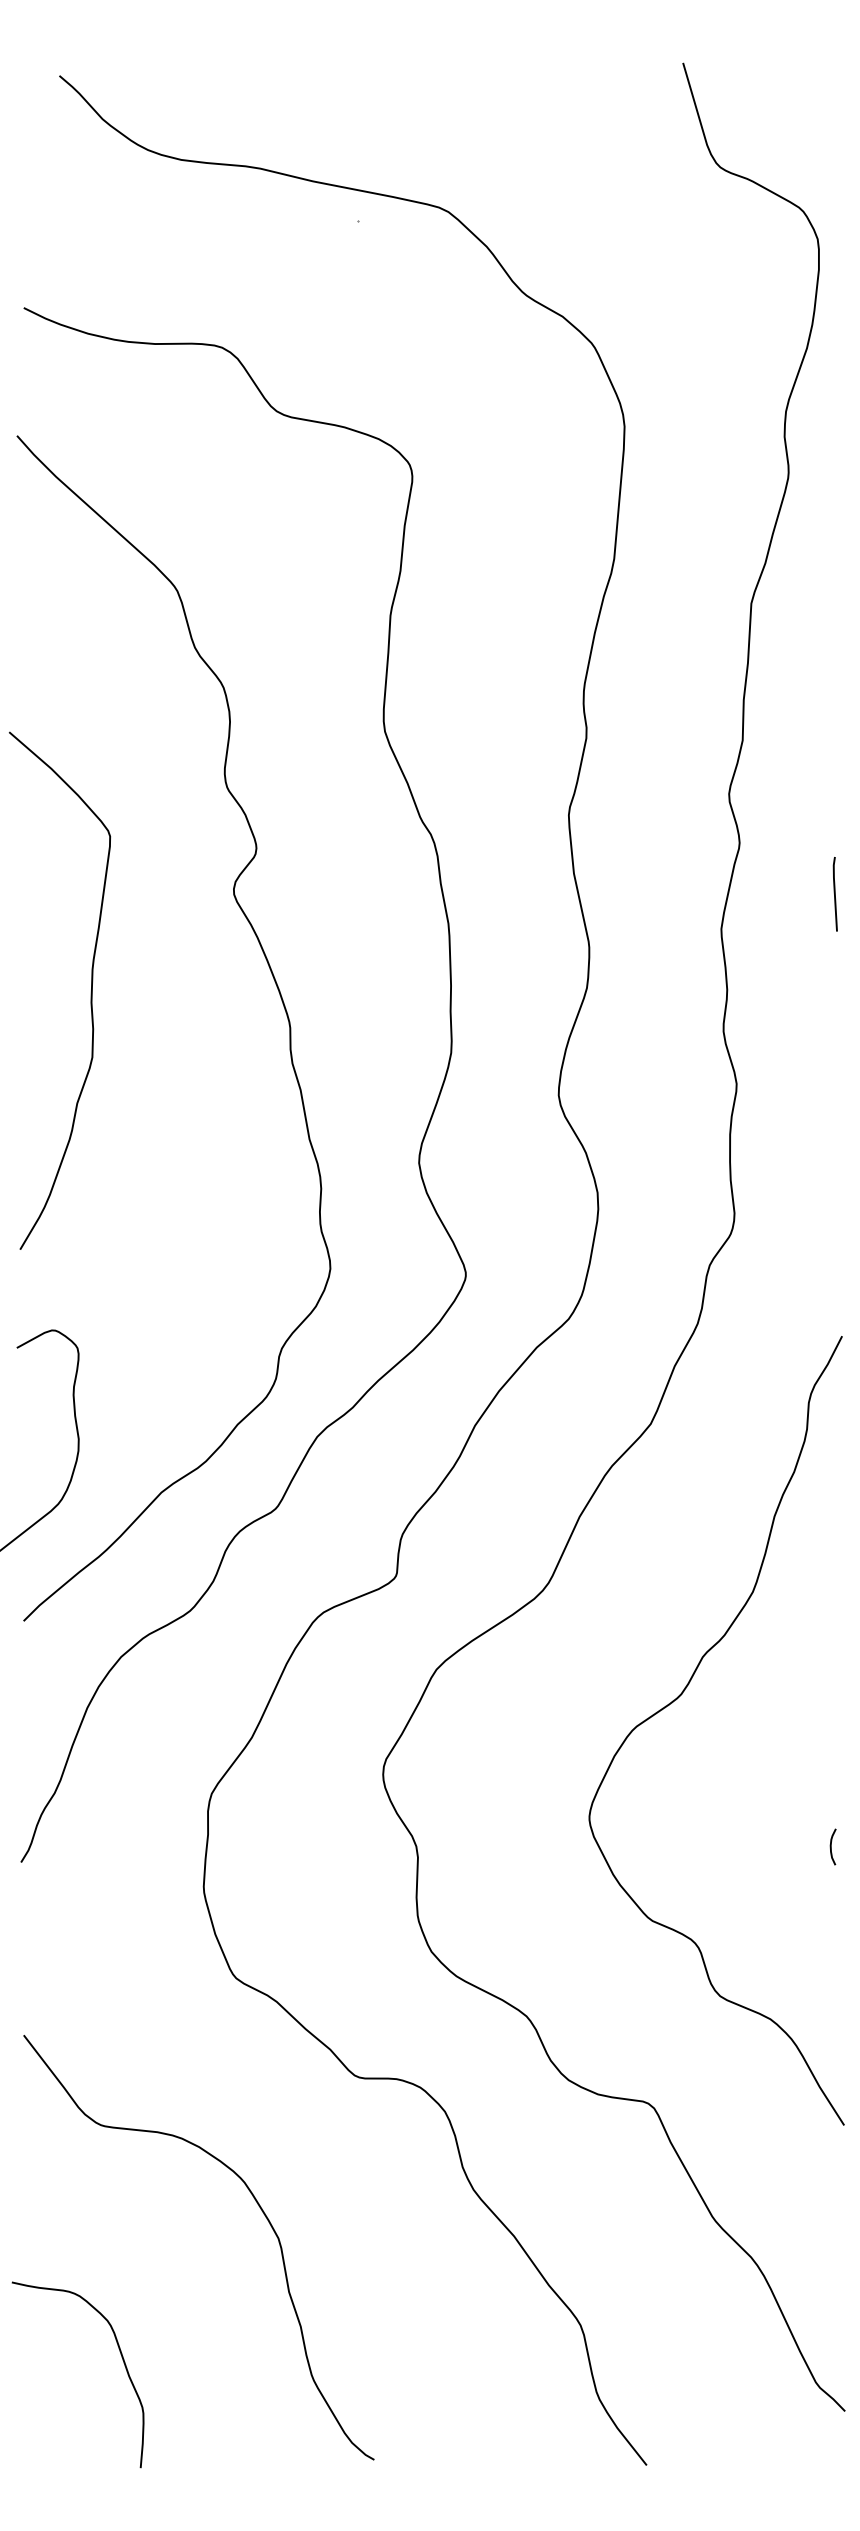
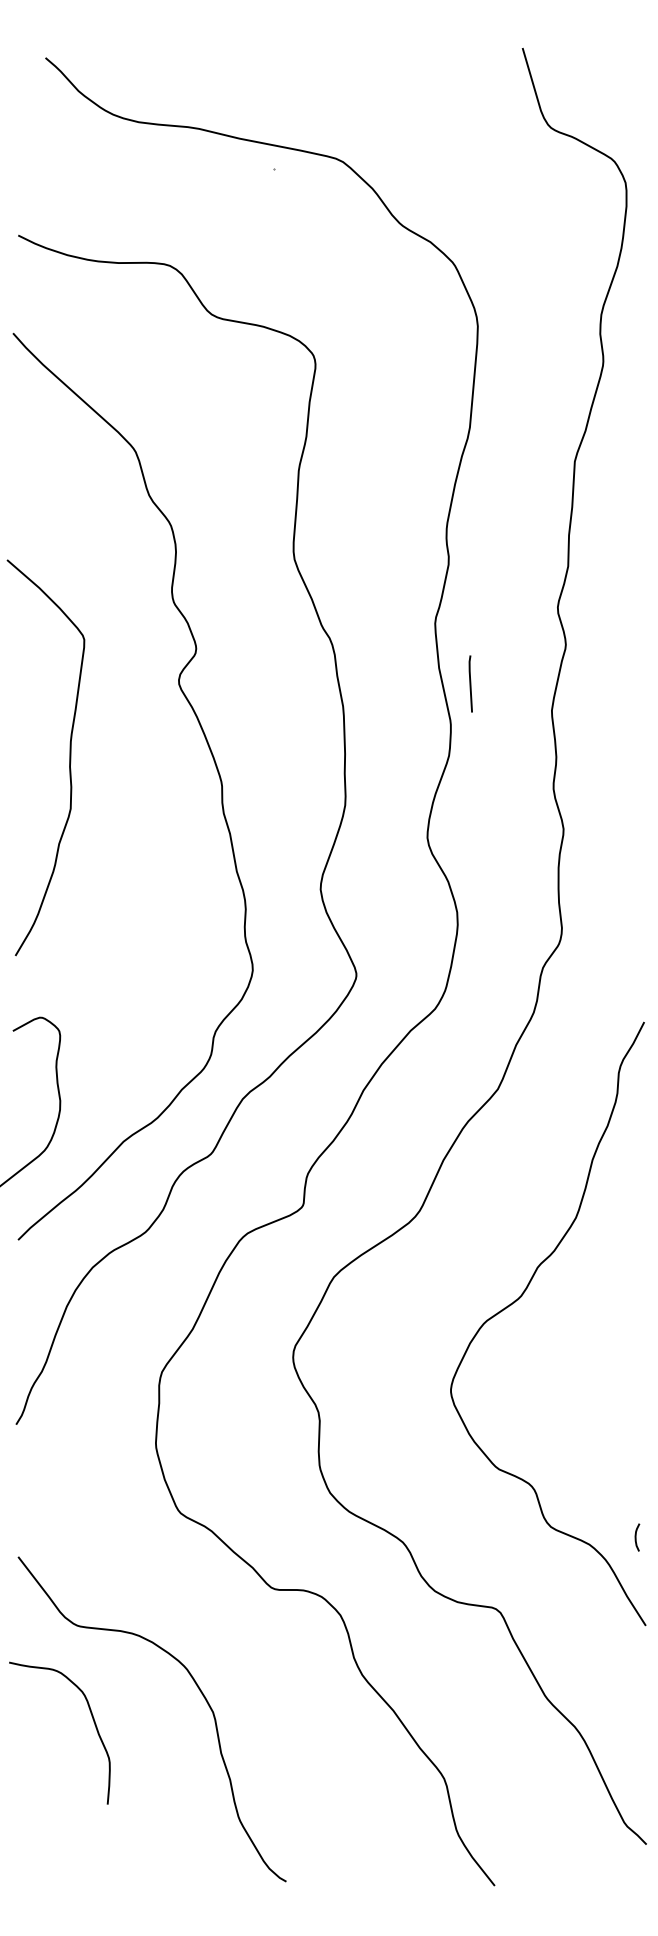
line: (834, 894) -> (470, 684), moved
curve: (831, 1846) -> (636, 1537), moved
curve: (122, 2360) -> (93, 1722), moved

